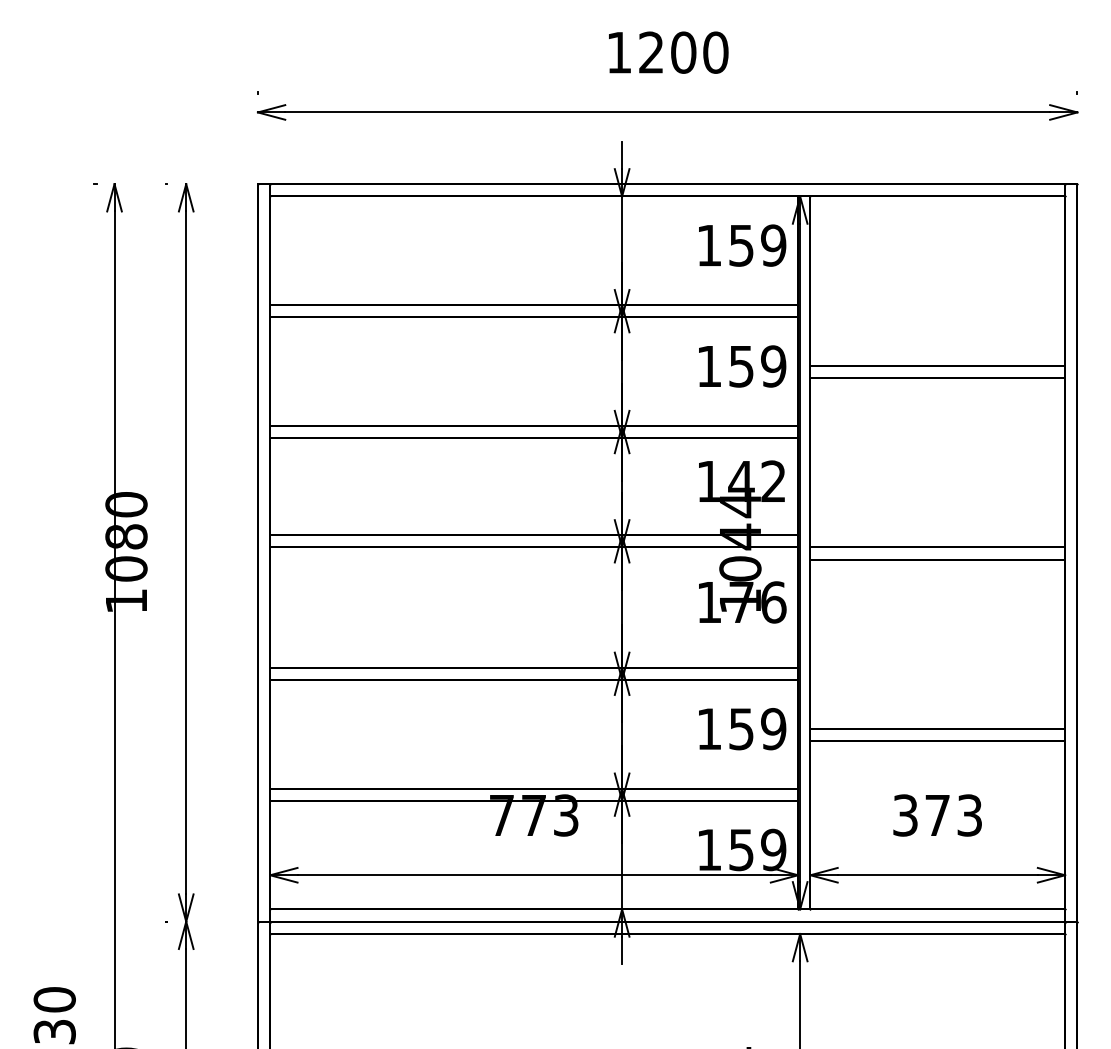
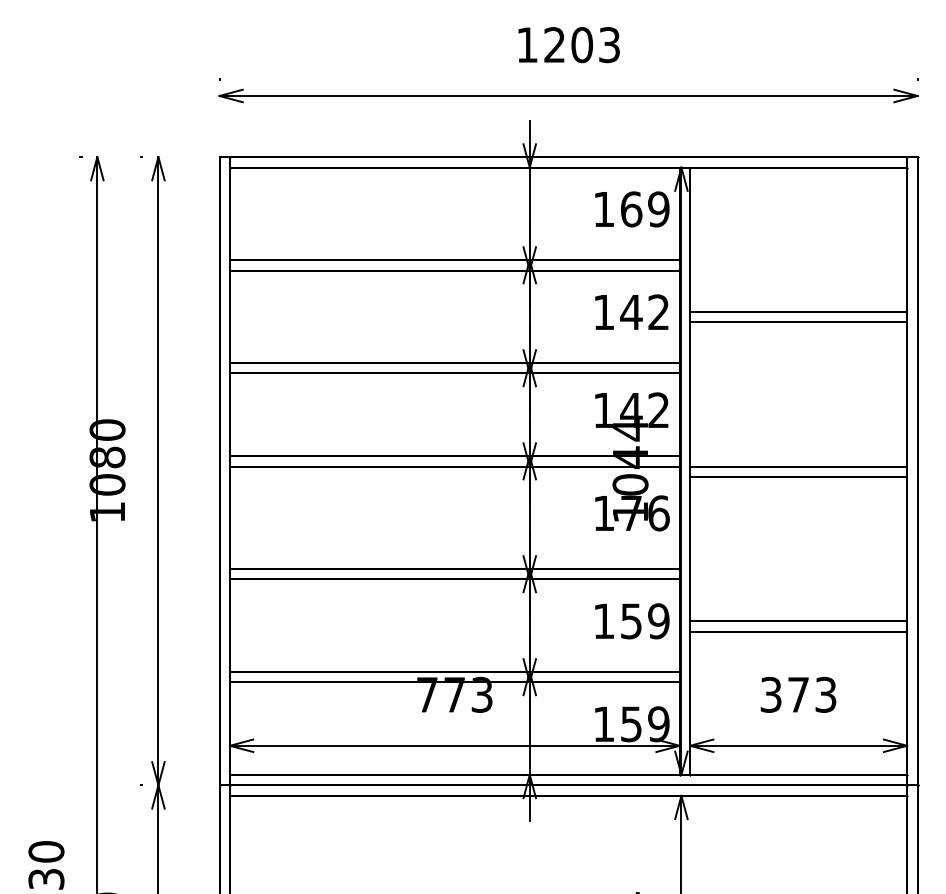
text: (715, 53) -> (609, 45), 1200 -> 1203
text: (741, 245) -> (631, 209), 159 -> 169
text: (756, 366) -> (644, 312), 159 -> 142

